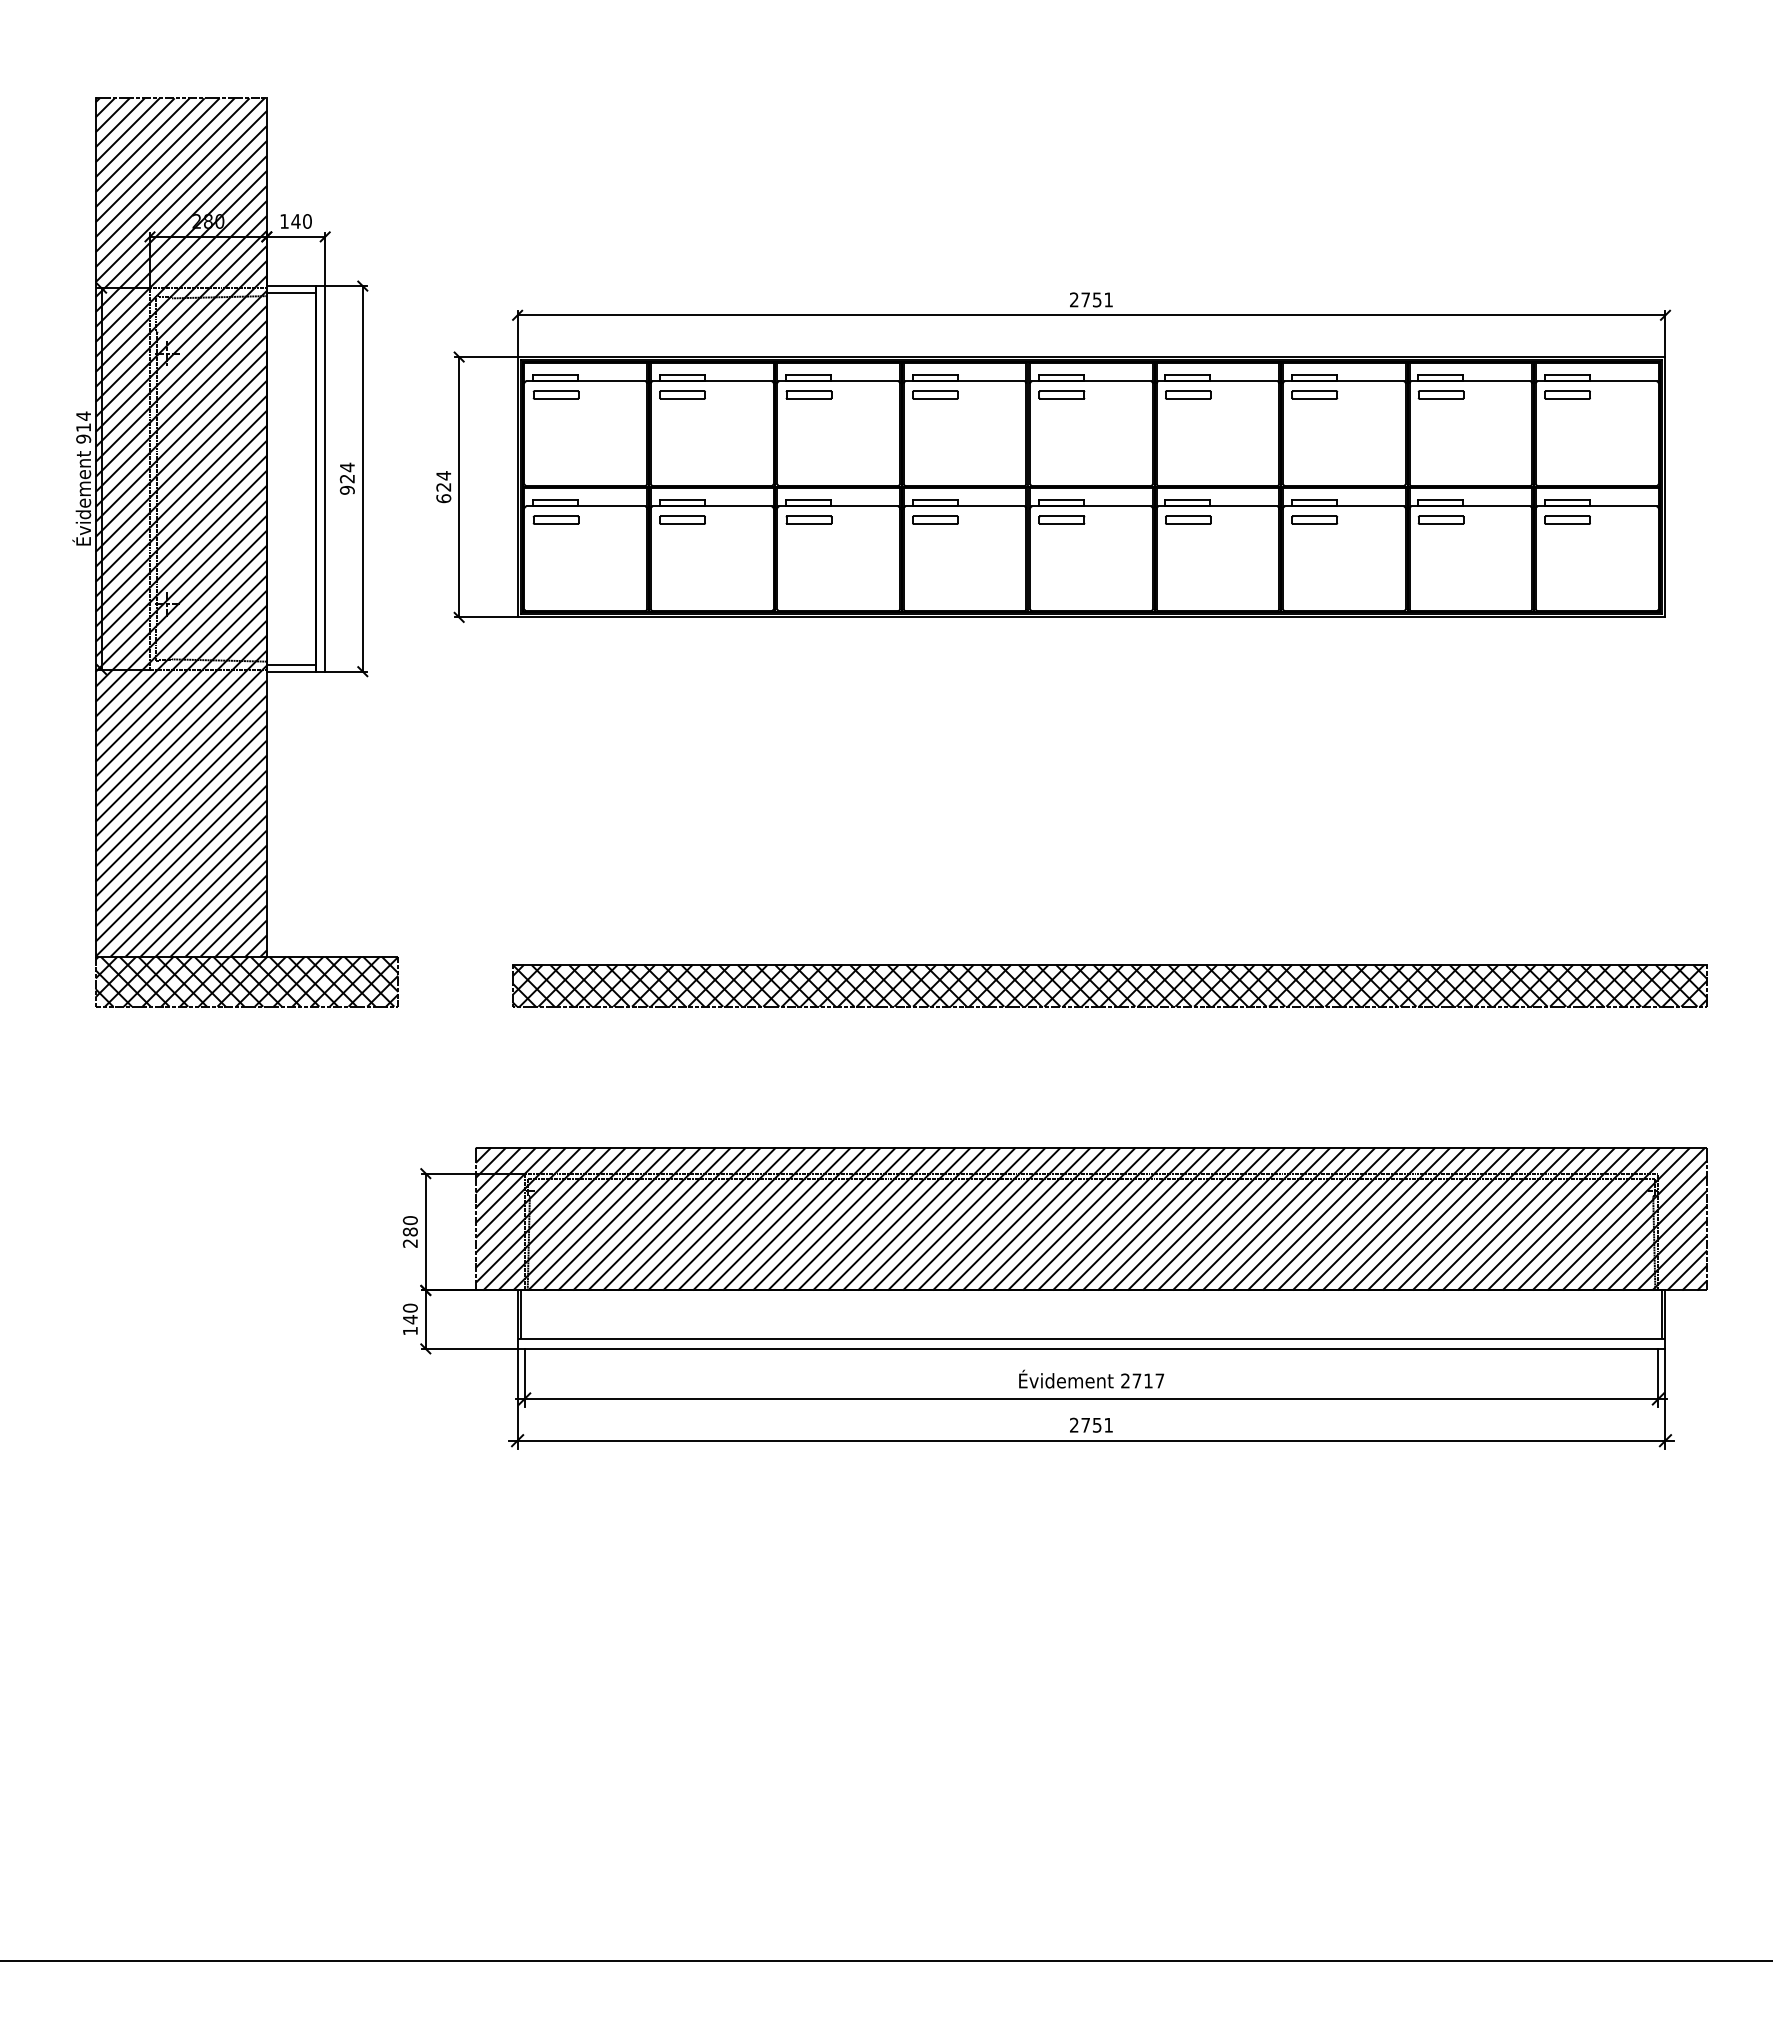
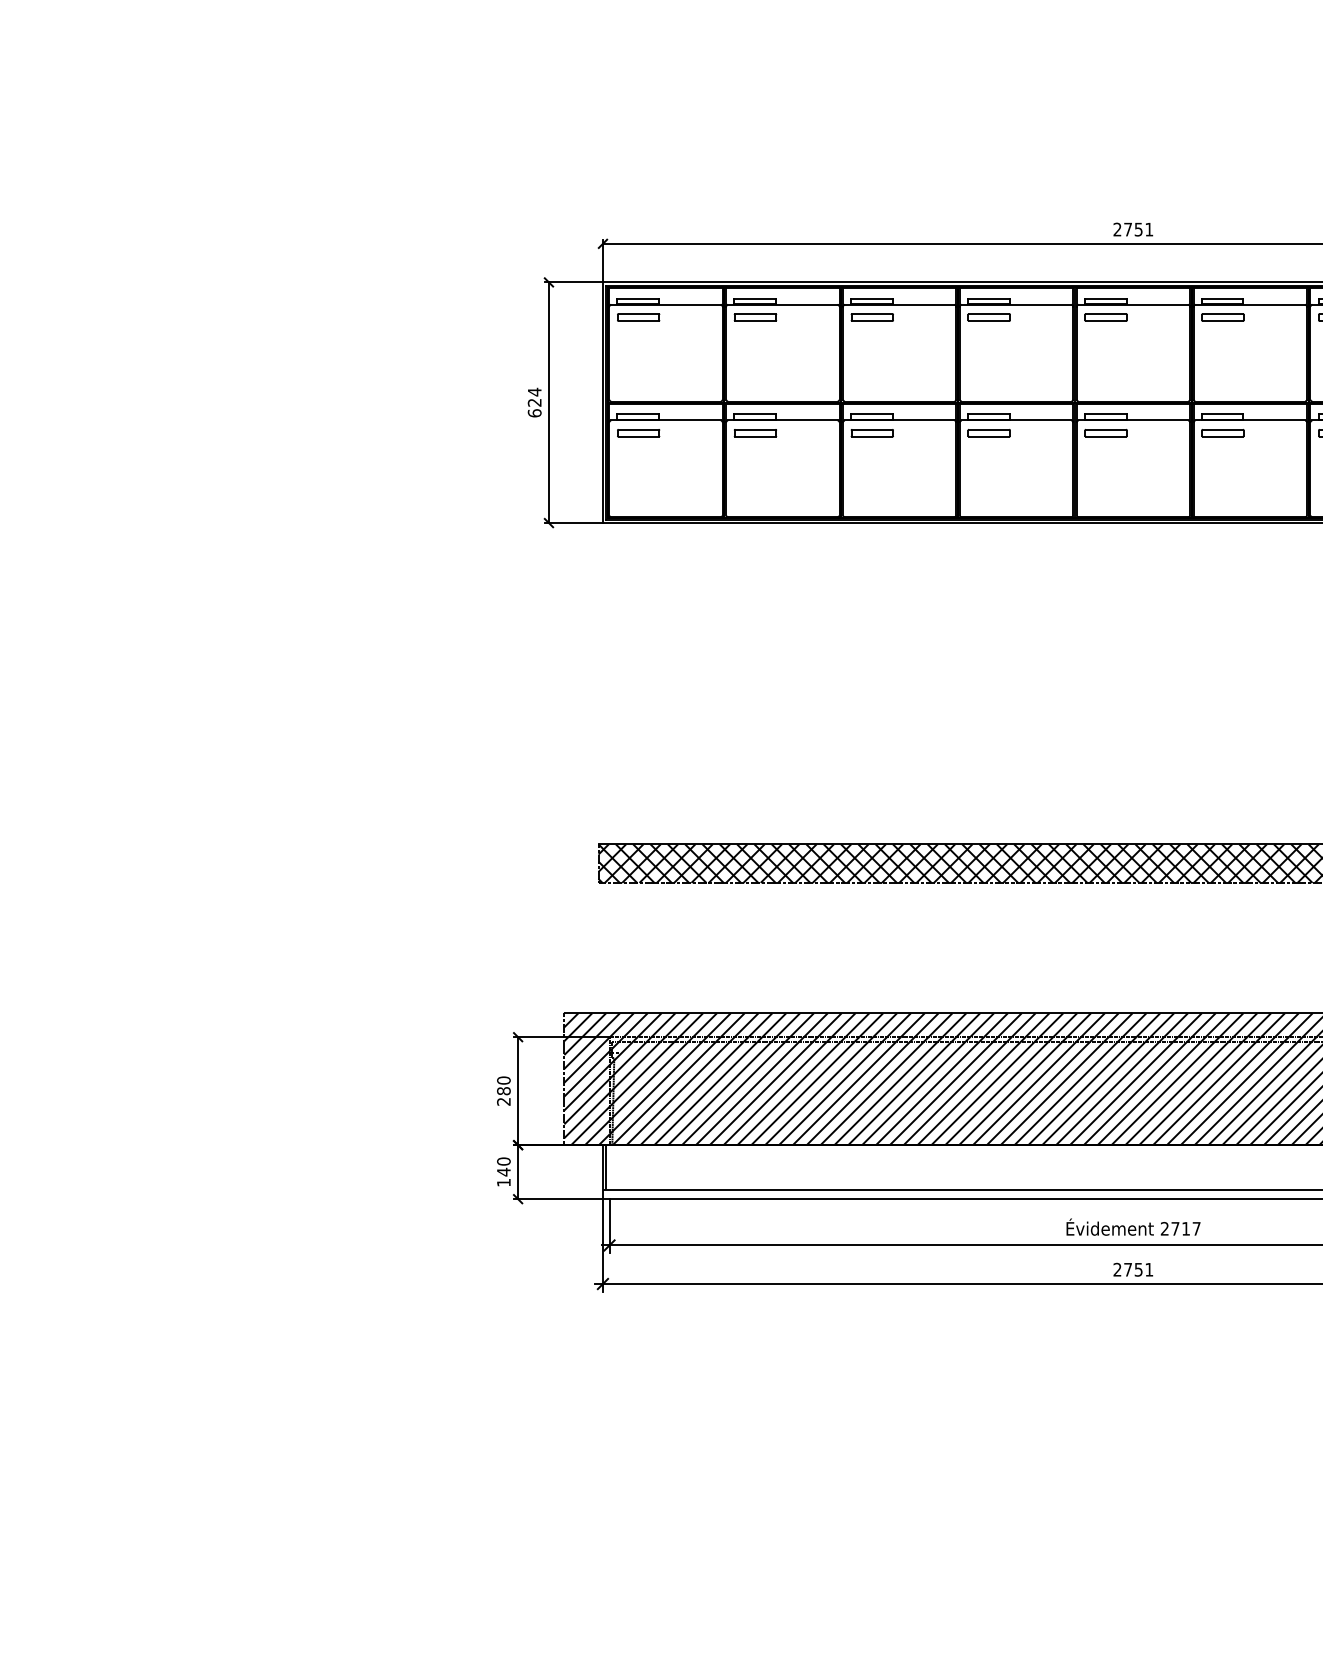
part: (235, 552) -> (342, 463), removed

